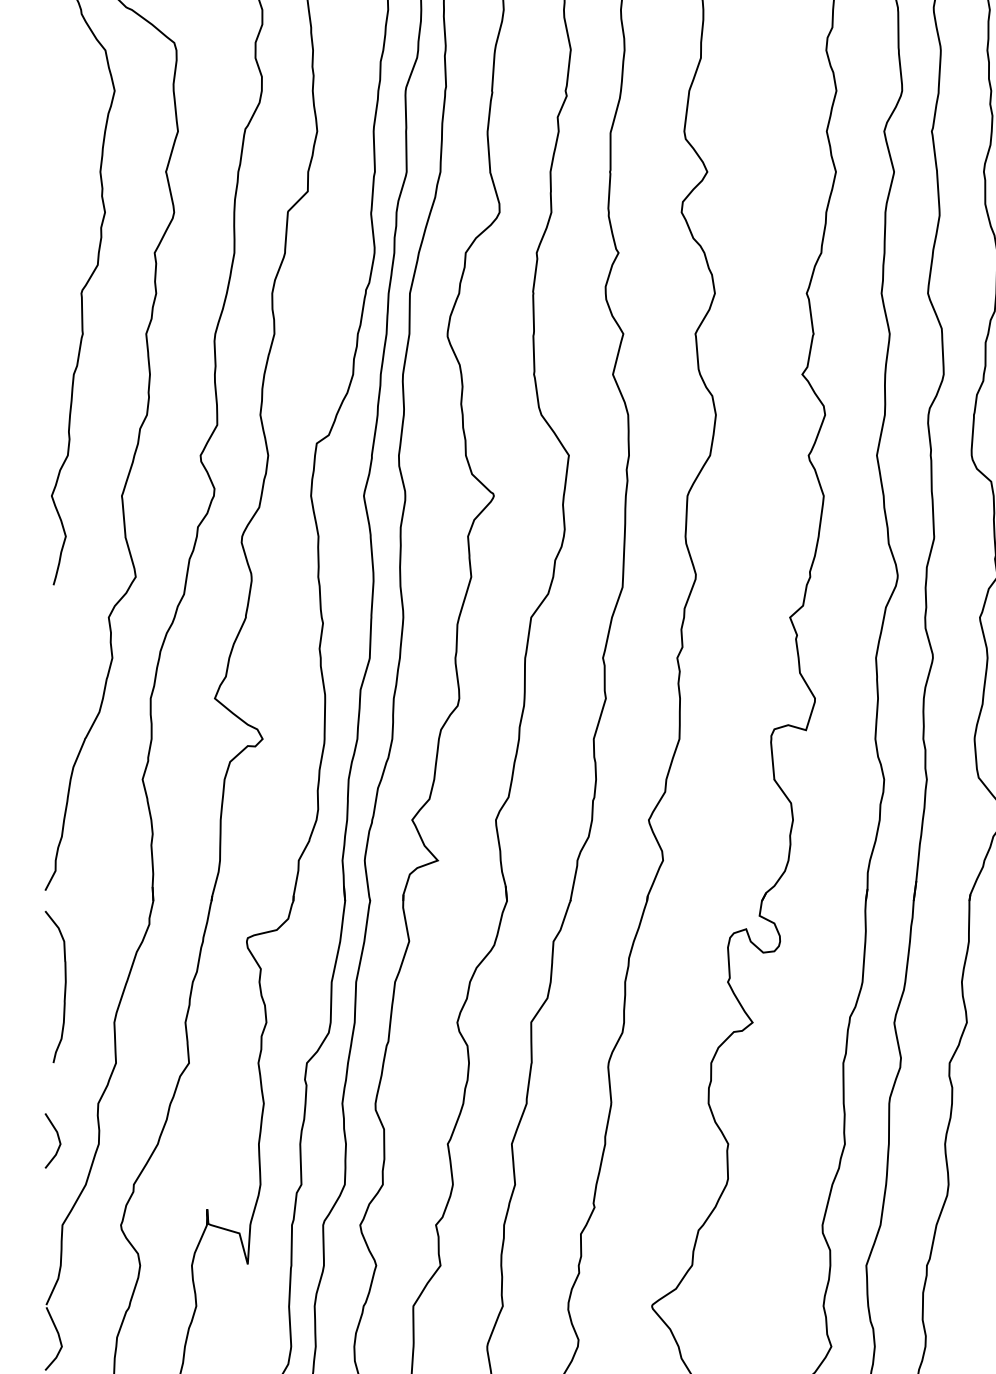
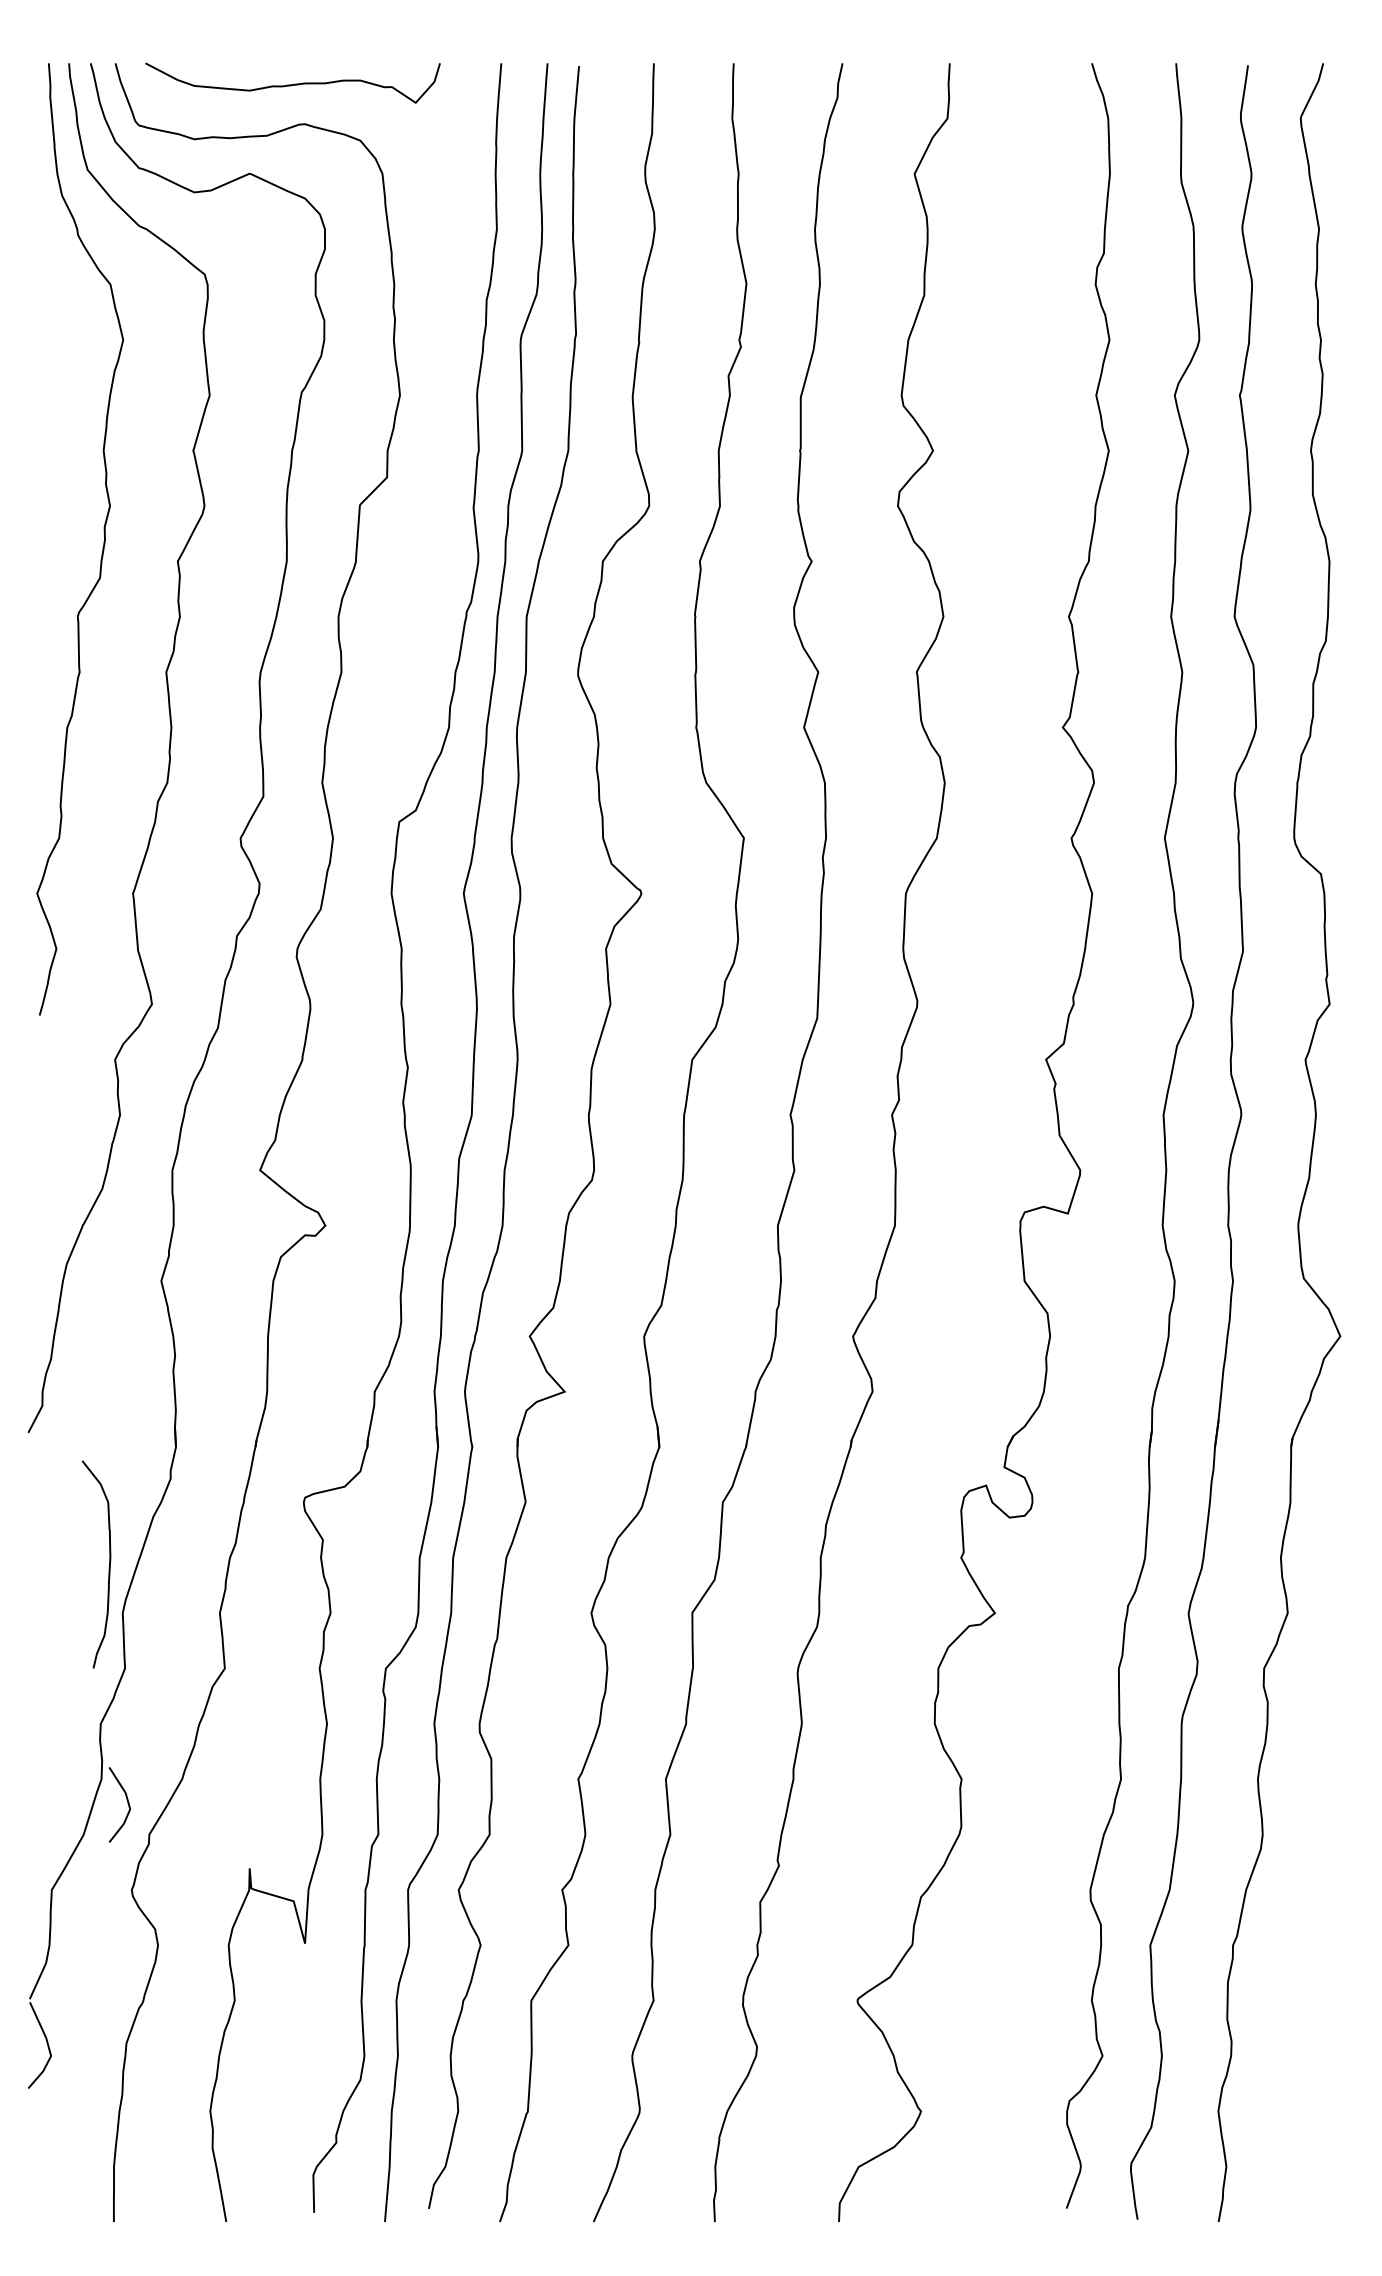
curve: (64, 989) -> (108, 1567), moved
line: (57, 1137) -> (126, 1800), moved

